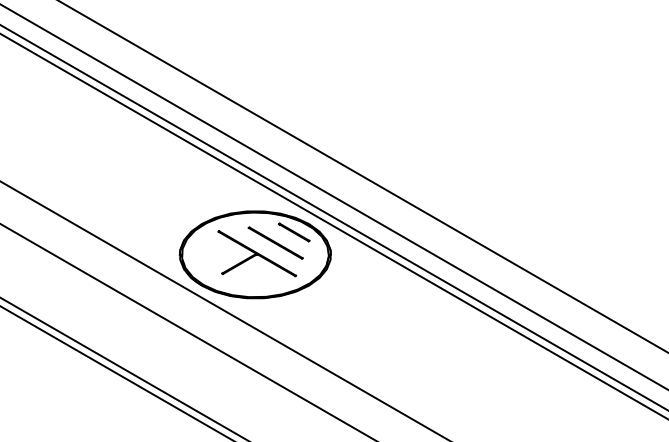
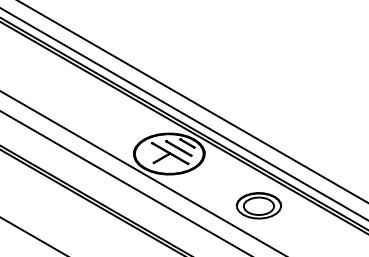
part: (445, 364) -> (258, 205), added

